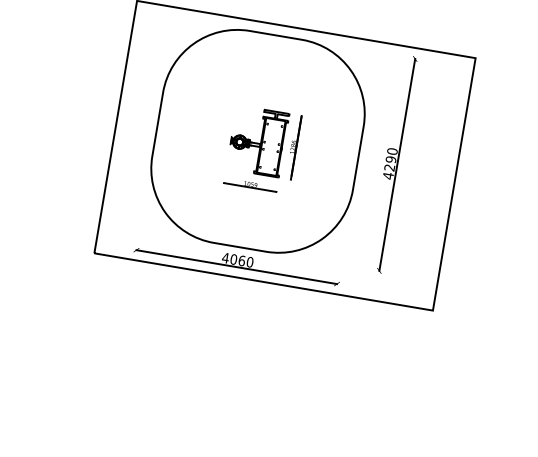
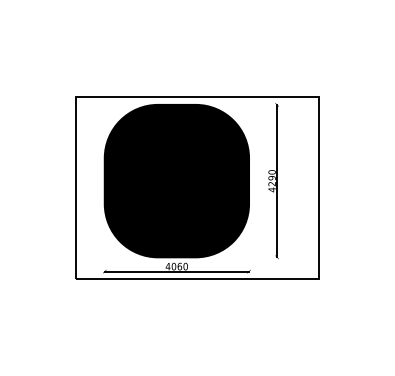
fill: (257, 140) -> (176, 180), added

